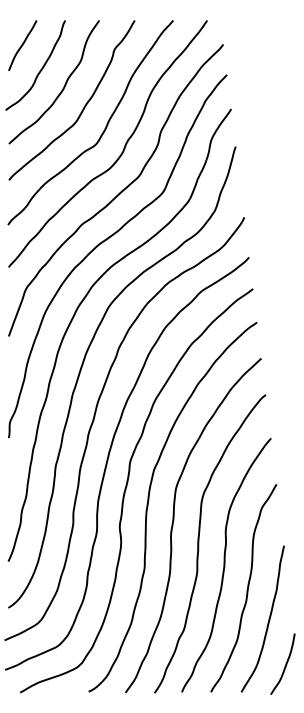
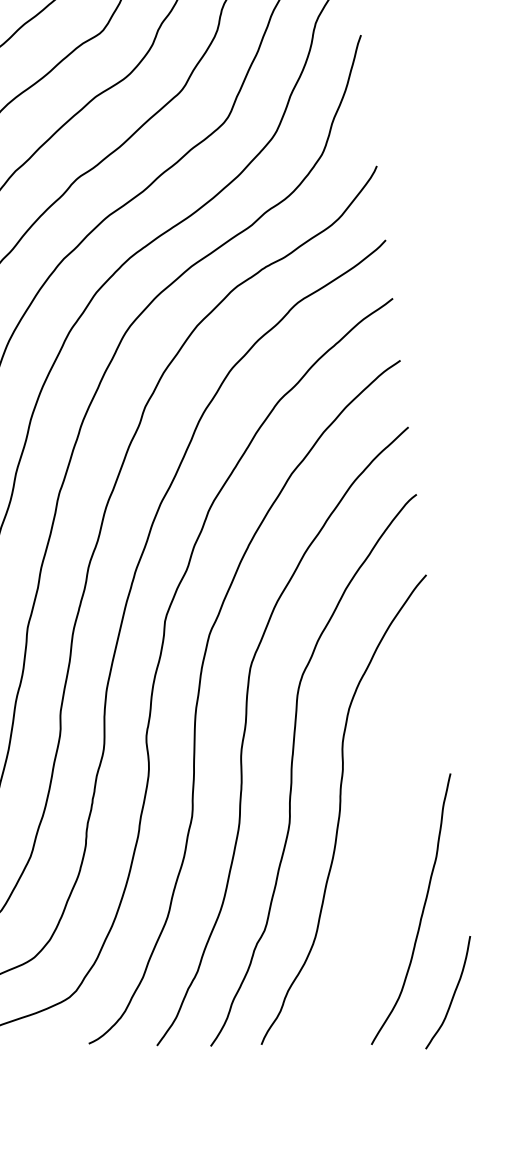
curve: (246, 589) -> (380, 854), removed

